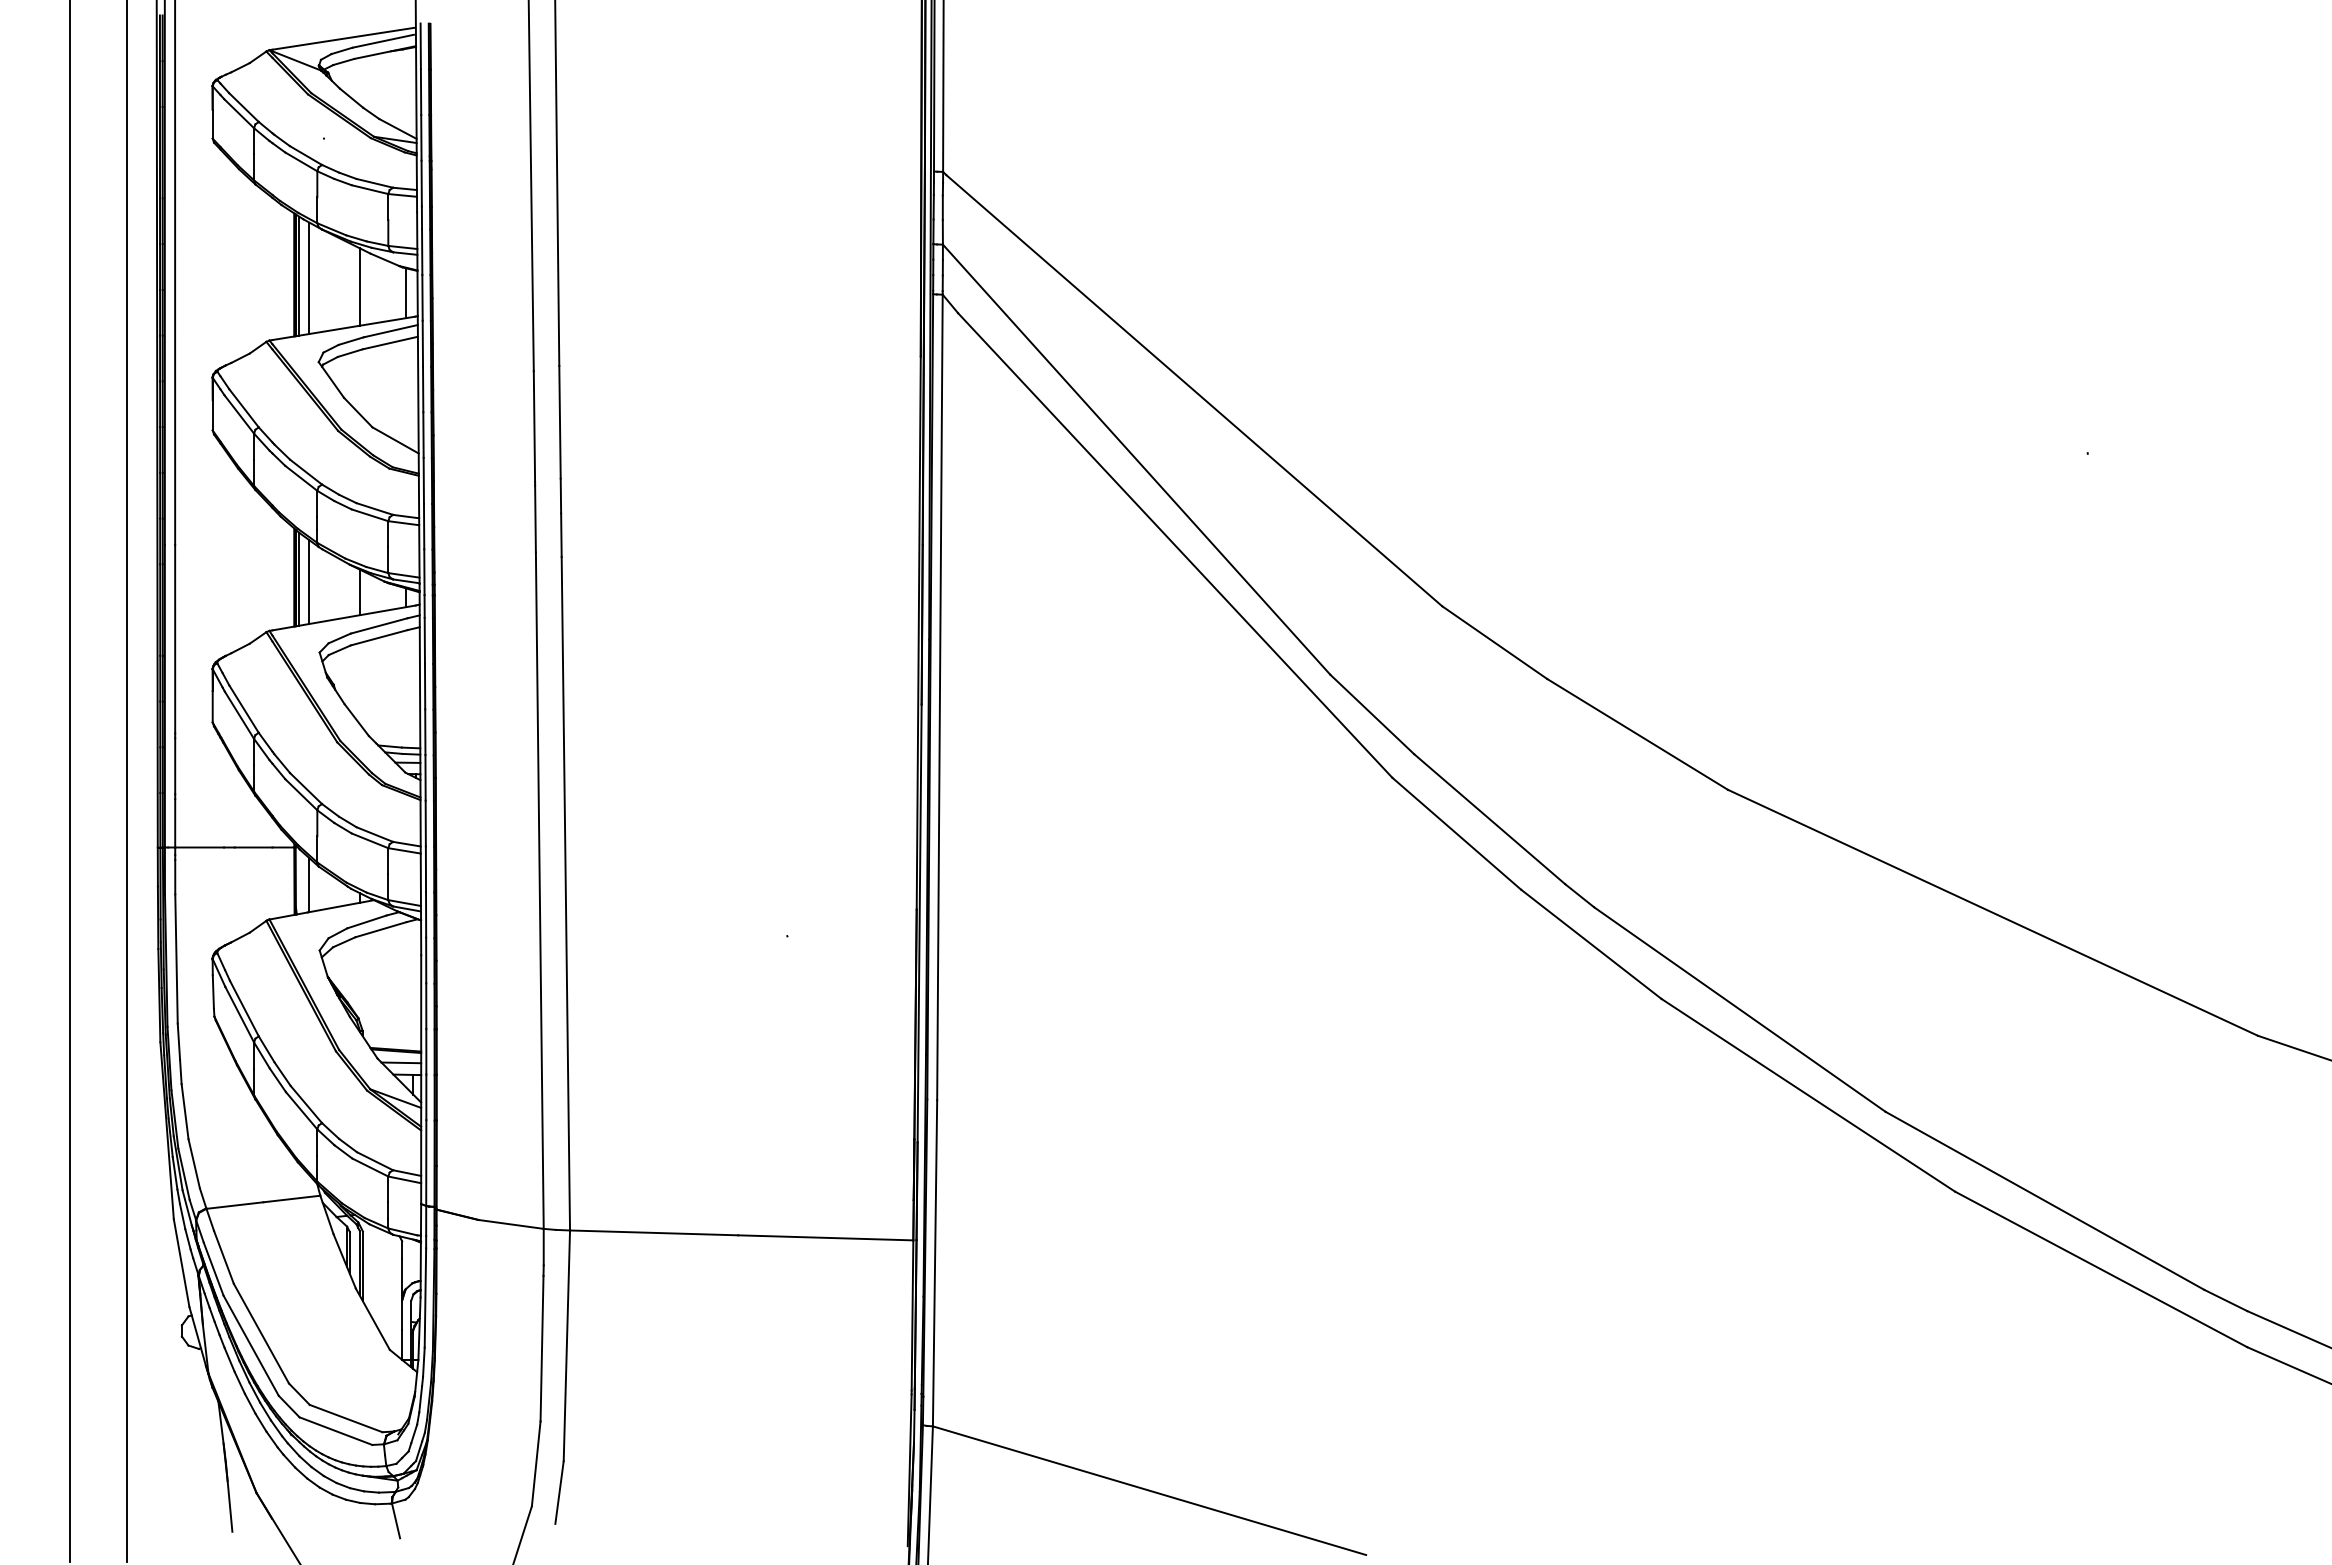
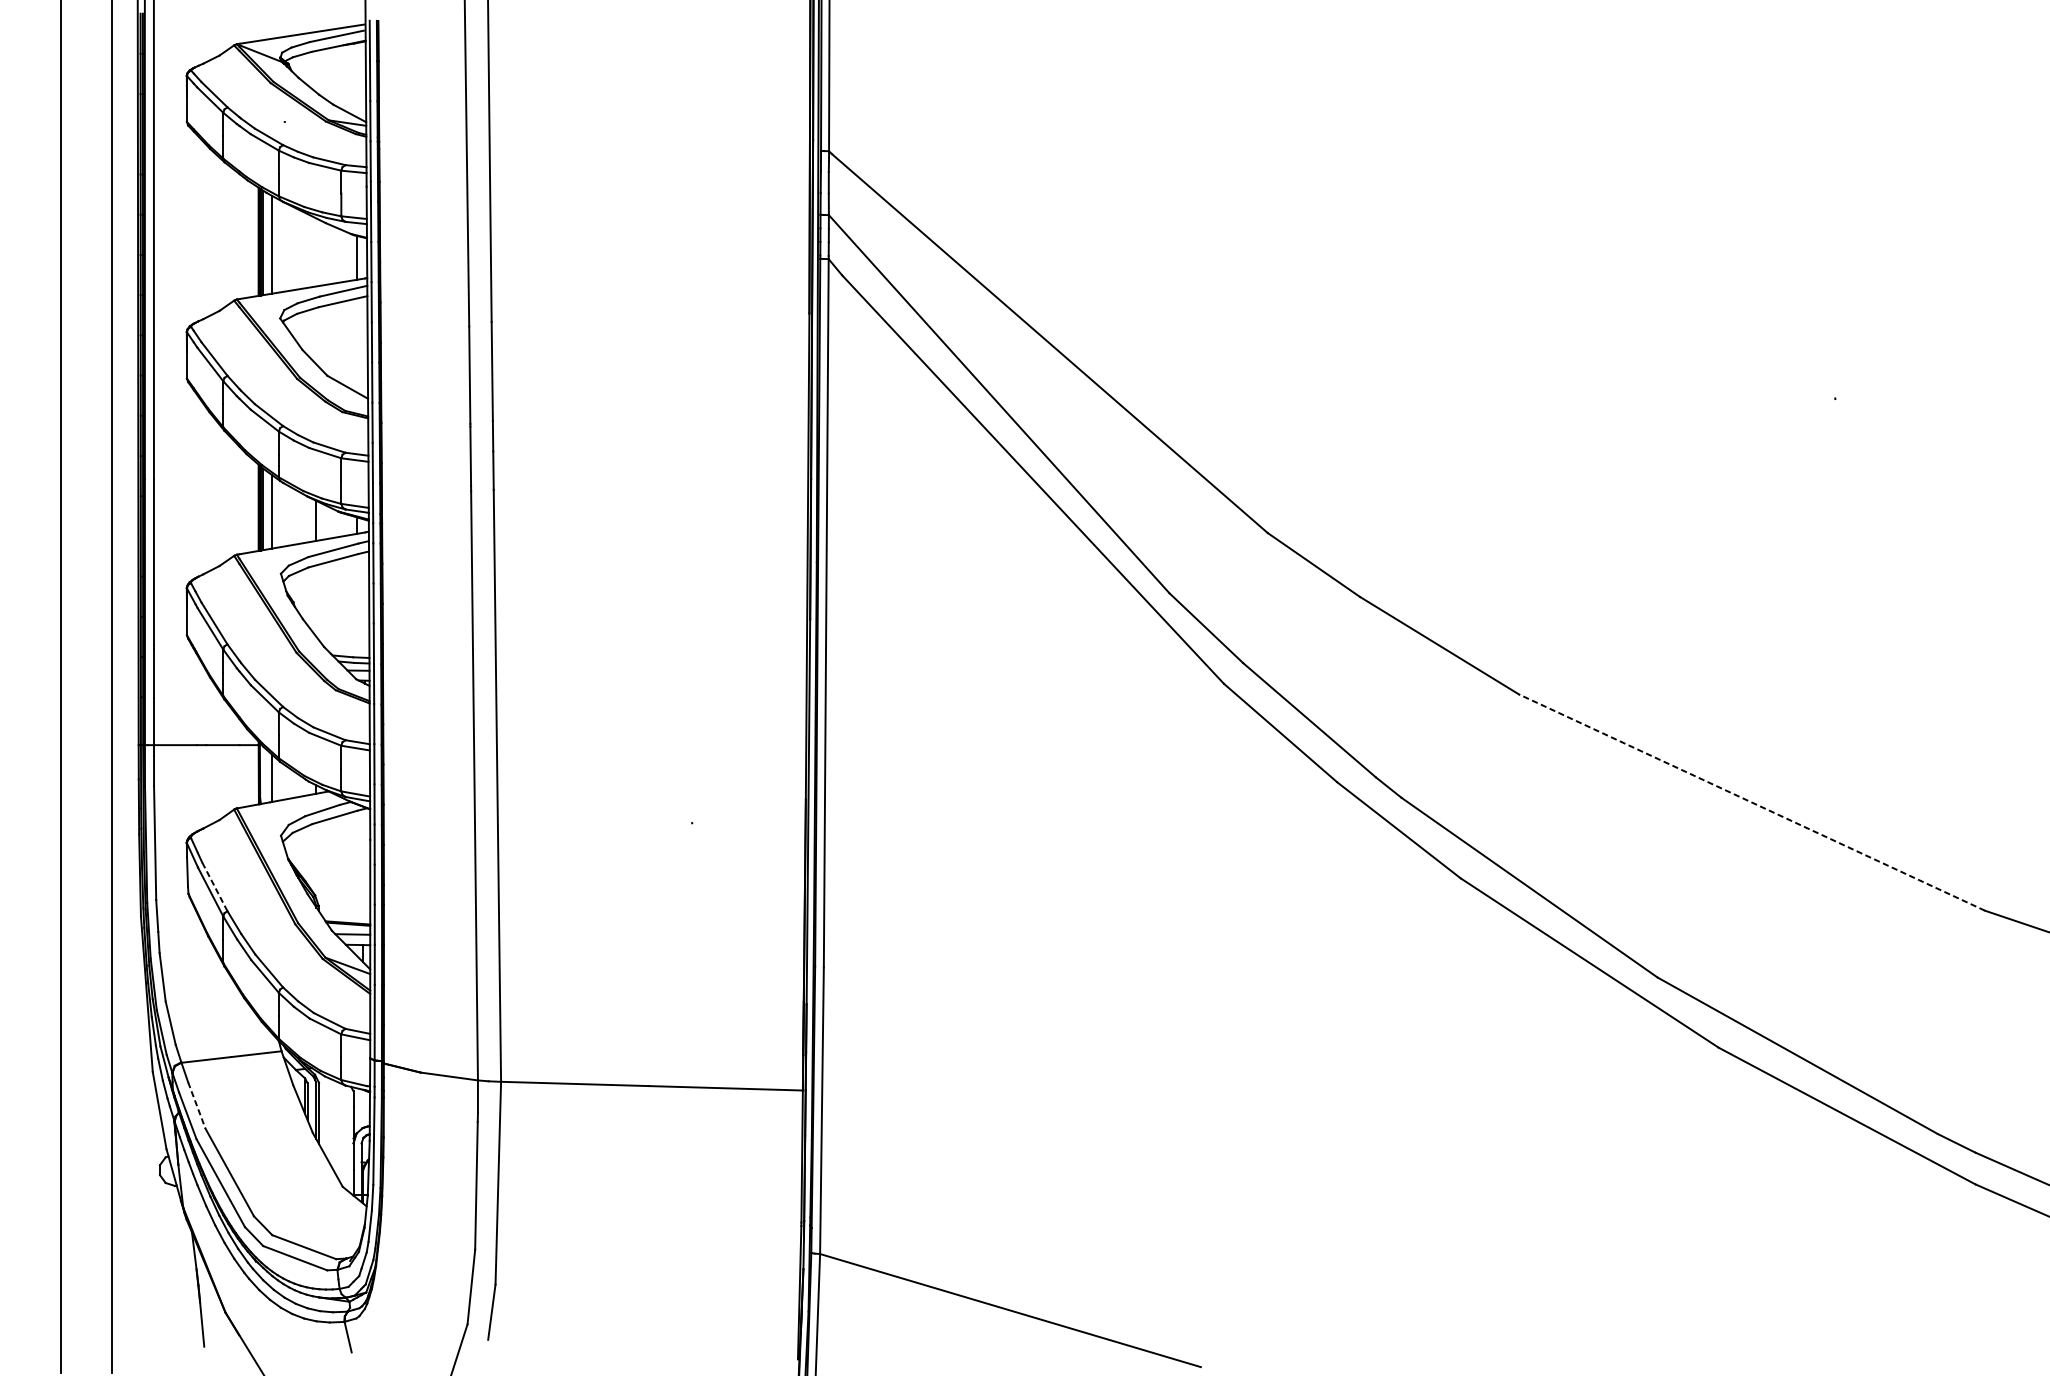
line: (359, 286) -> (316, 251), removed
line: (1992, 912) -> (1751, 802), solid -> dashed
line: (244, 1008) -> (214, 886), solid -> dashed
line: (224, 1257) -> (197, 1105), solid -> dashed

